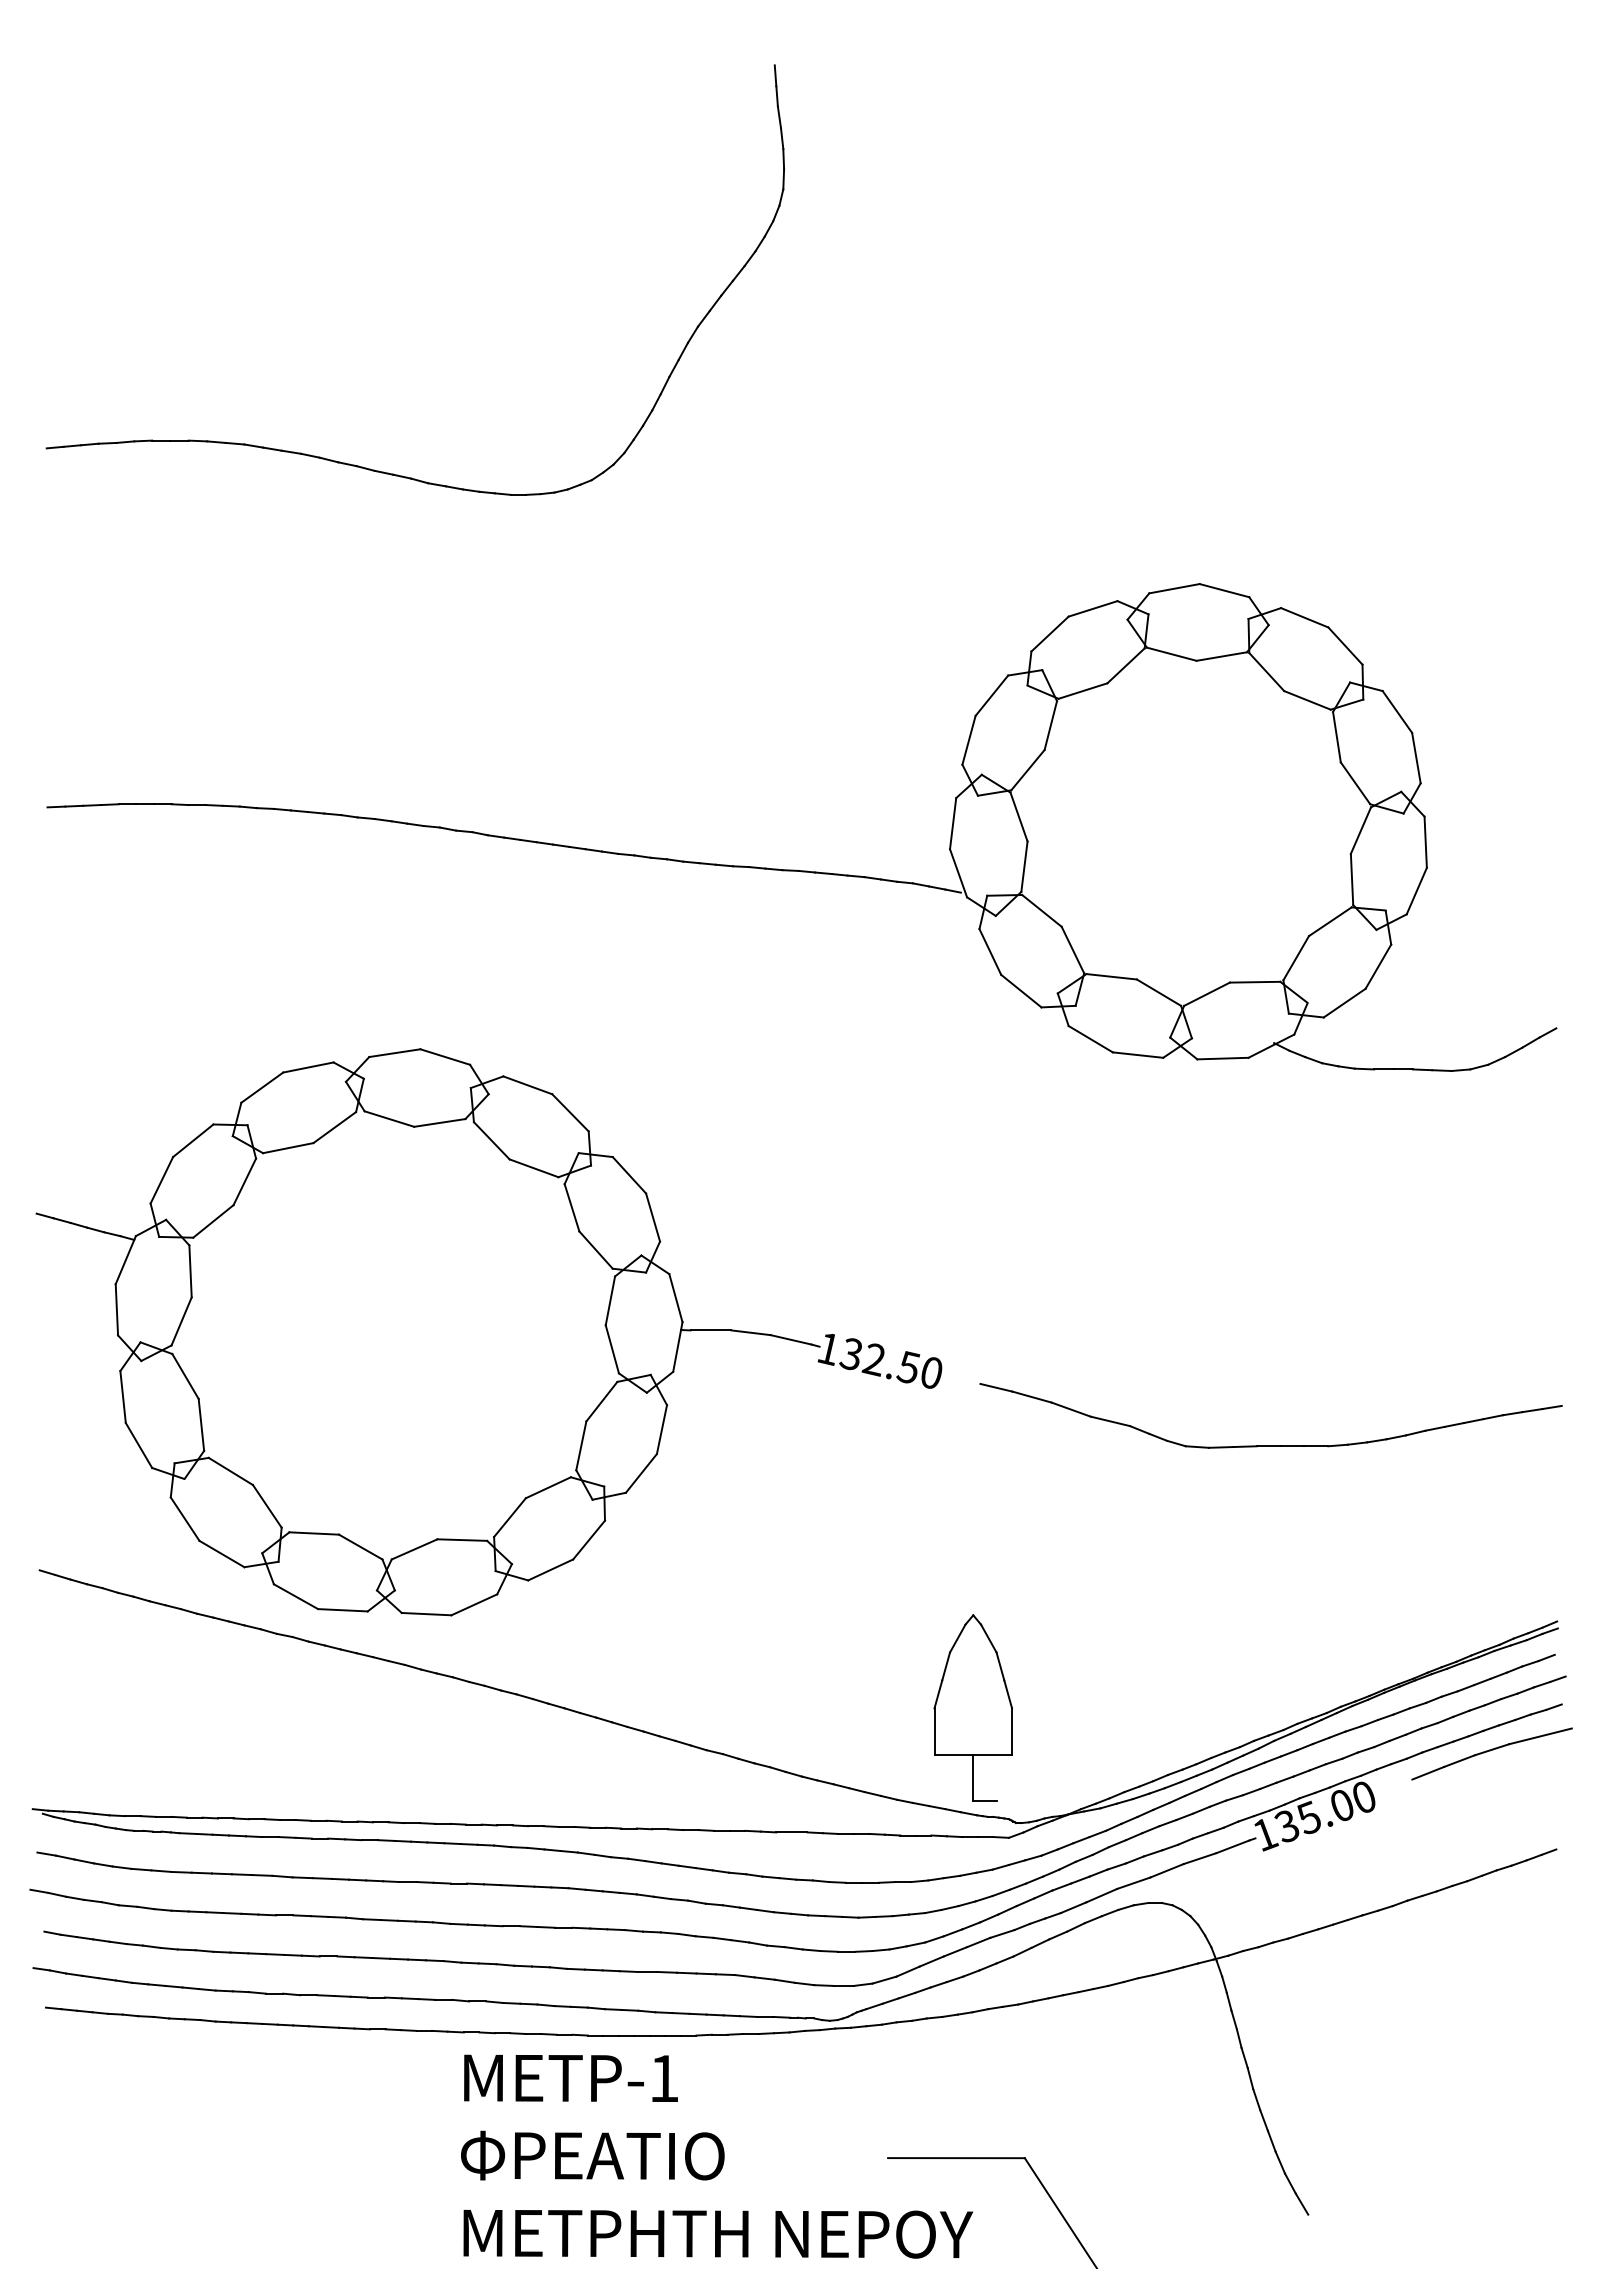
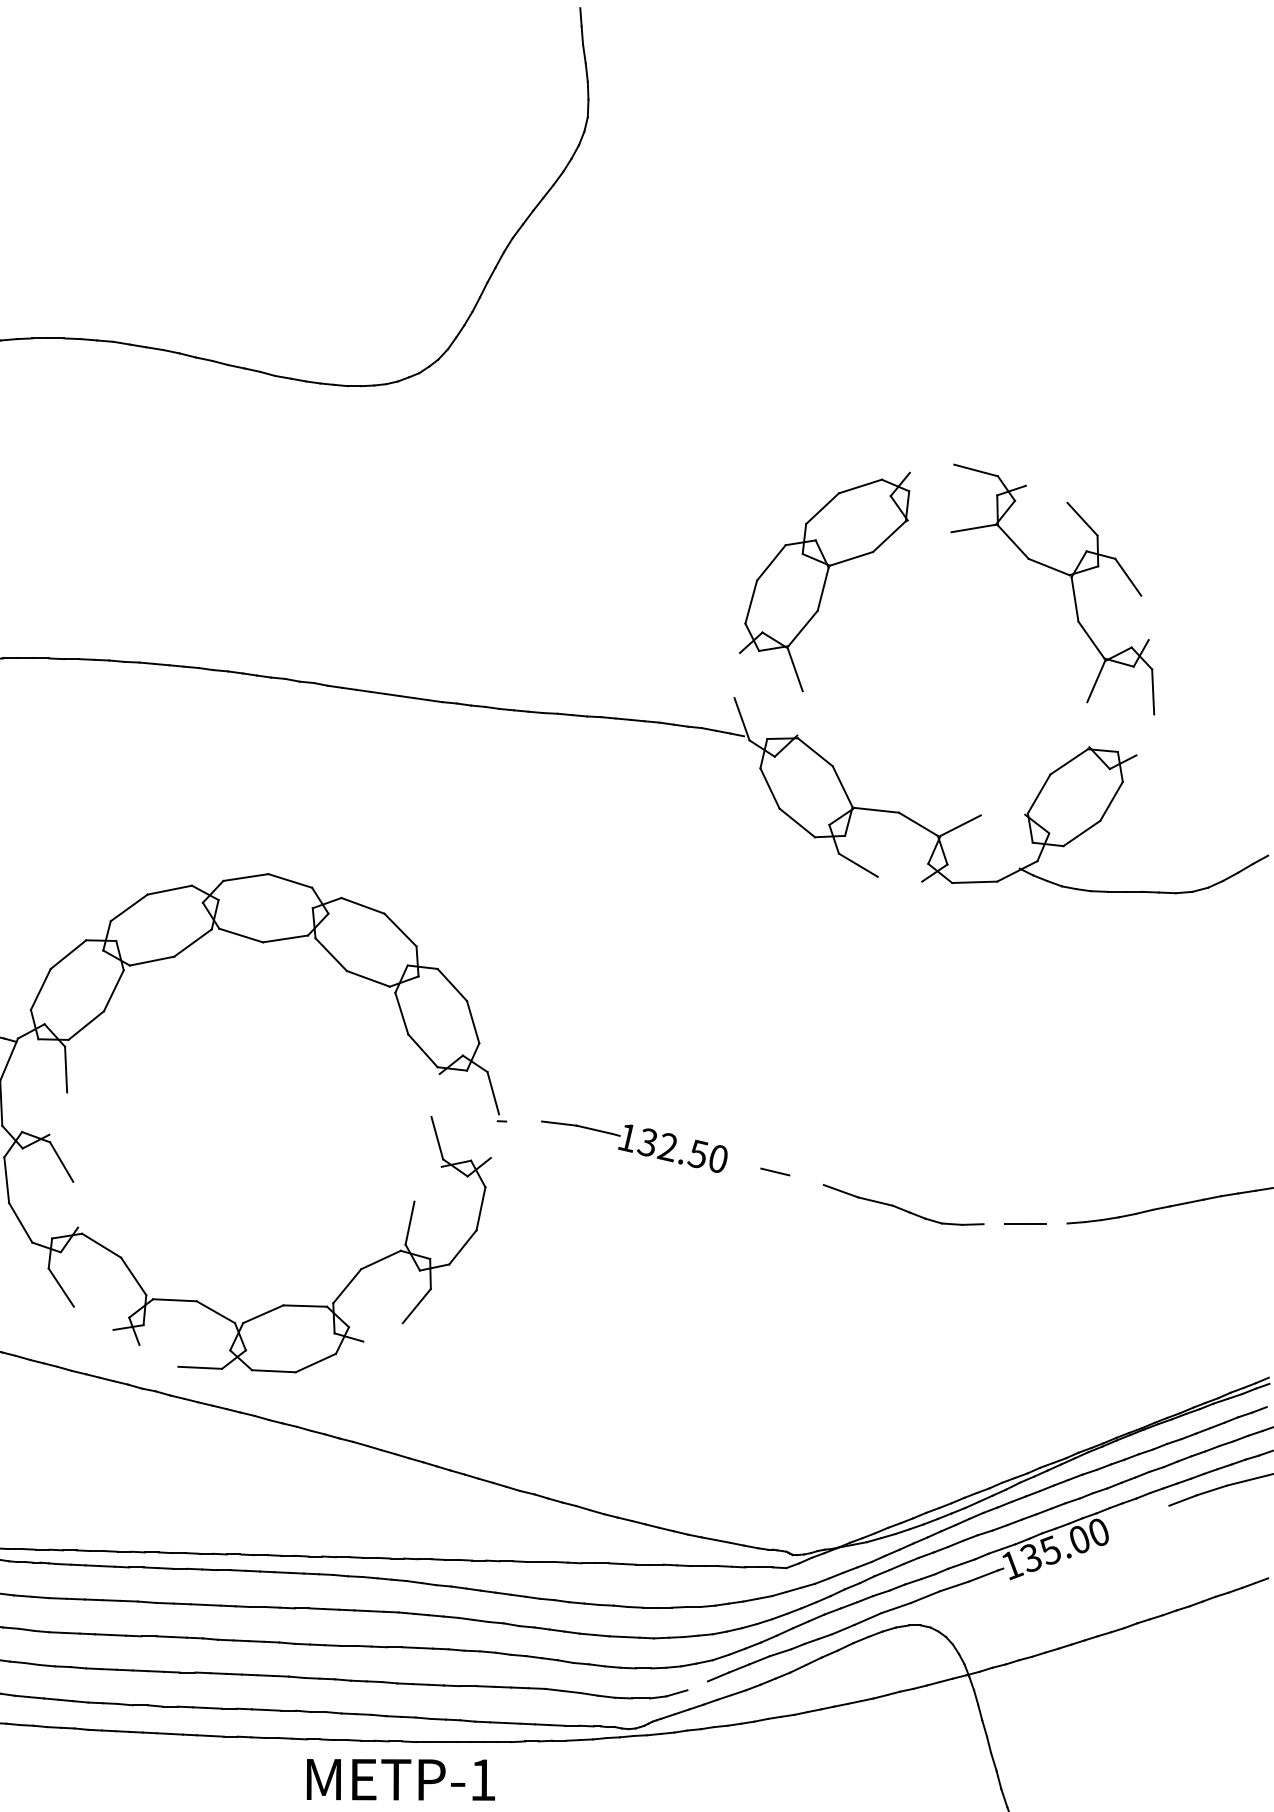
line: (1174, 588) -> (932, 468), removed
line: (1304, 617) -> (1046, 494), removed
line: (1171, 653) -> (929, 525), removed
line: (1416, 757) -> (1145, 617), removed
line: (953, 823) -> (737, 675), removed
line: (1024, 866) -> (800, 713), removed
line: (1351, 879) -> (1087, 724), removed
line: (1416, 890) -> (1145, 734), removed
line: (1254, 981) -> (1002, 814), removed
line: (1137, 1054) -> (899, 878), removed
line: (610, 1300) -> (435, 1095), removed
line: (181, 1321) -> (58, 1113), removed
line: (710, 1330) -> (523, 1121), removed
line: (677, 1346) -> (494, 1135), removed
line: (1031, 1396) -> (806, 1179), removed
line: (601, 1401) -> (427, 1184), removed
line: (201, 1424) -> (75, 1204), removed
line: (1245, 1446) -> (994, 1223), removed
line: (1316, 1446) -> (1057, 1223), removed
line: (221, 1553) -> (93, 1317), removed
line: (550, 1569) -> (382, 1331), removed
line: (295, 1596) -> (158, 1355), removed
part: (972, 1707) -> (754, 1453), removed
line: (1428, 1772) -> (1155, 1510), removed
line: (907, 1971) -> (697, 1685), removed

